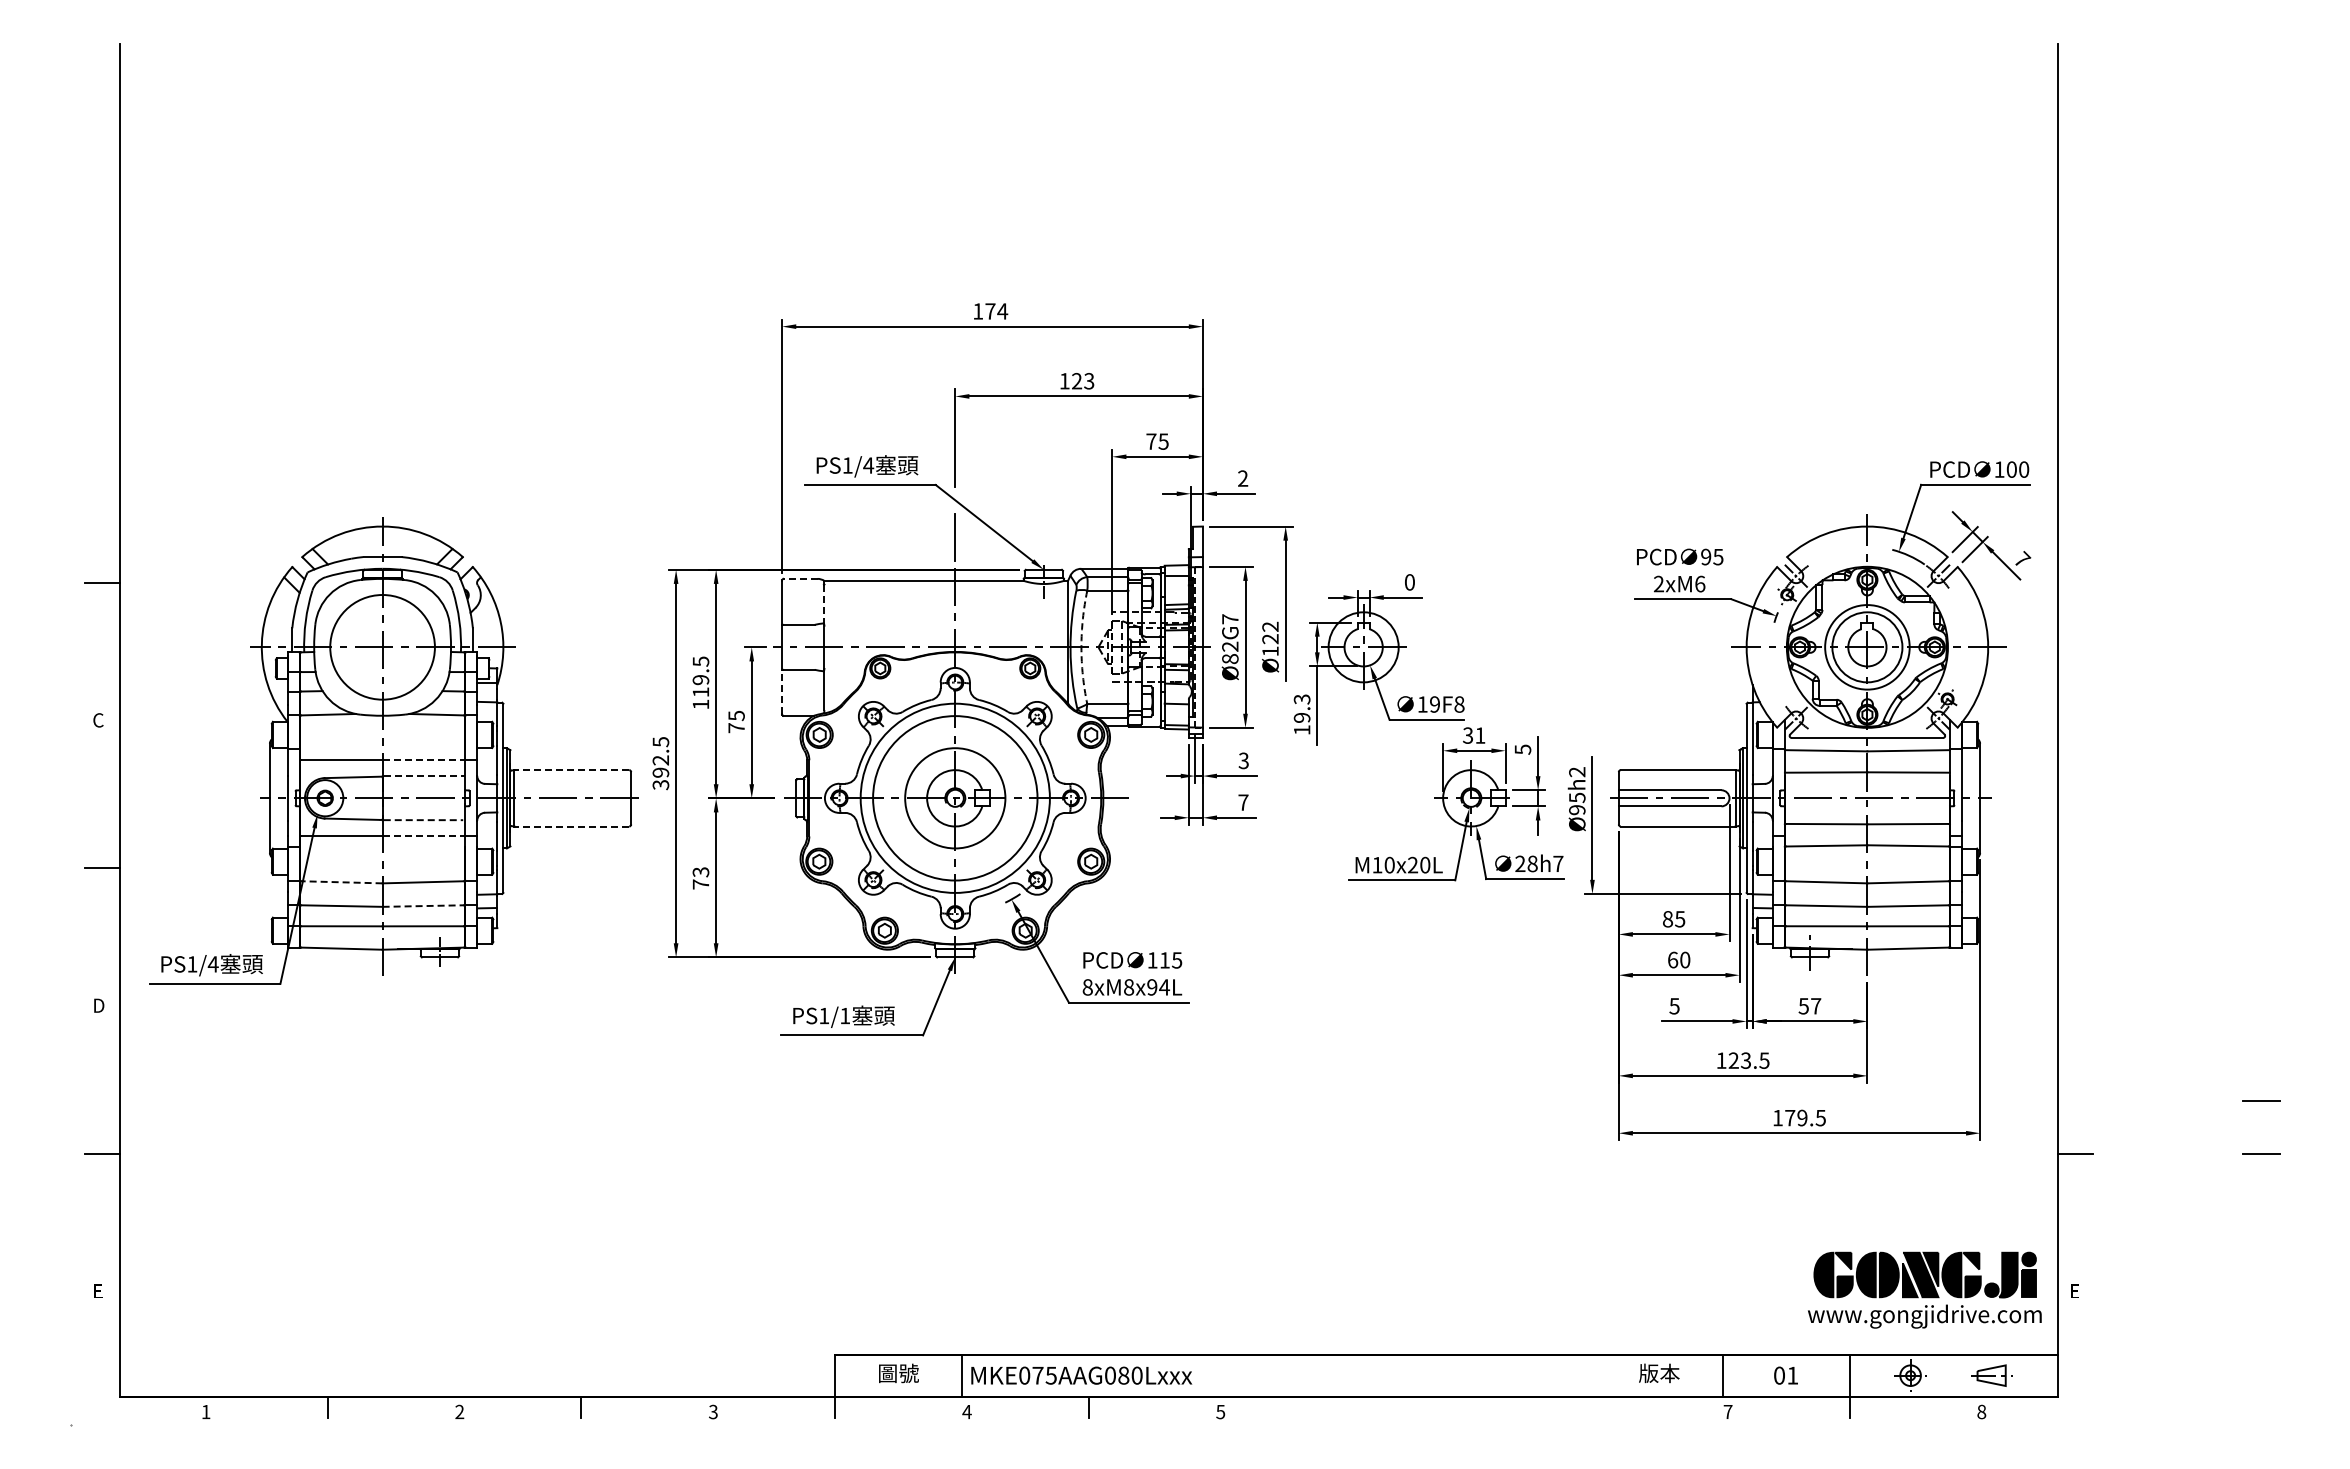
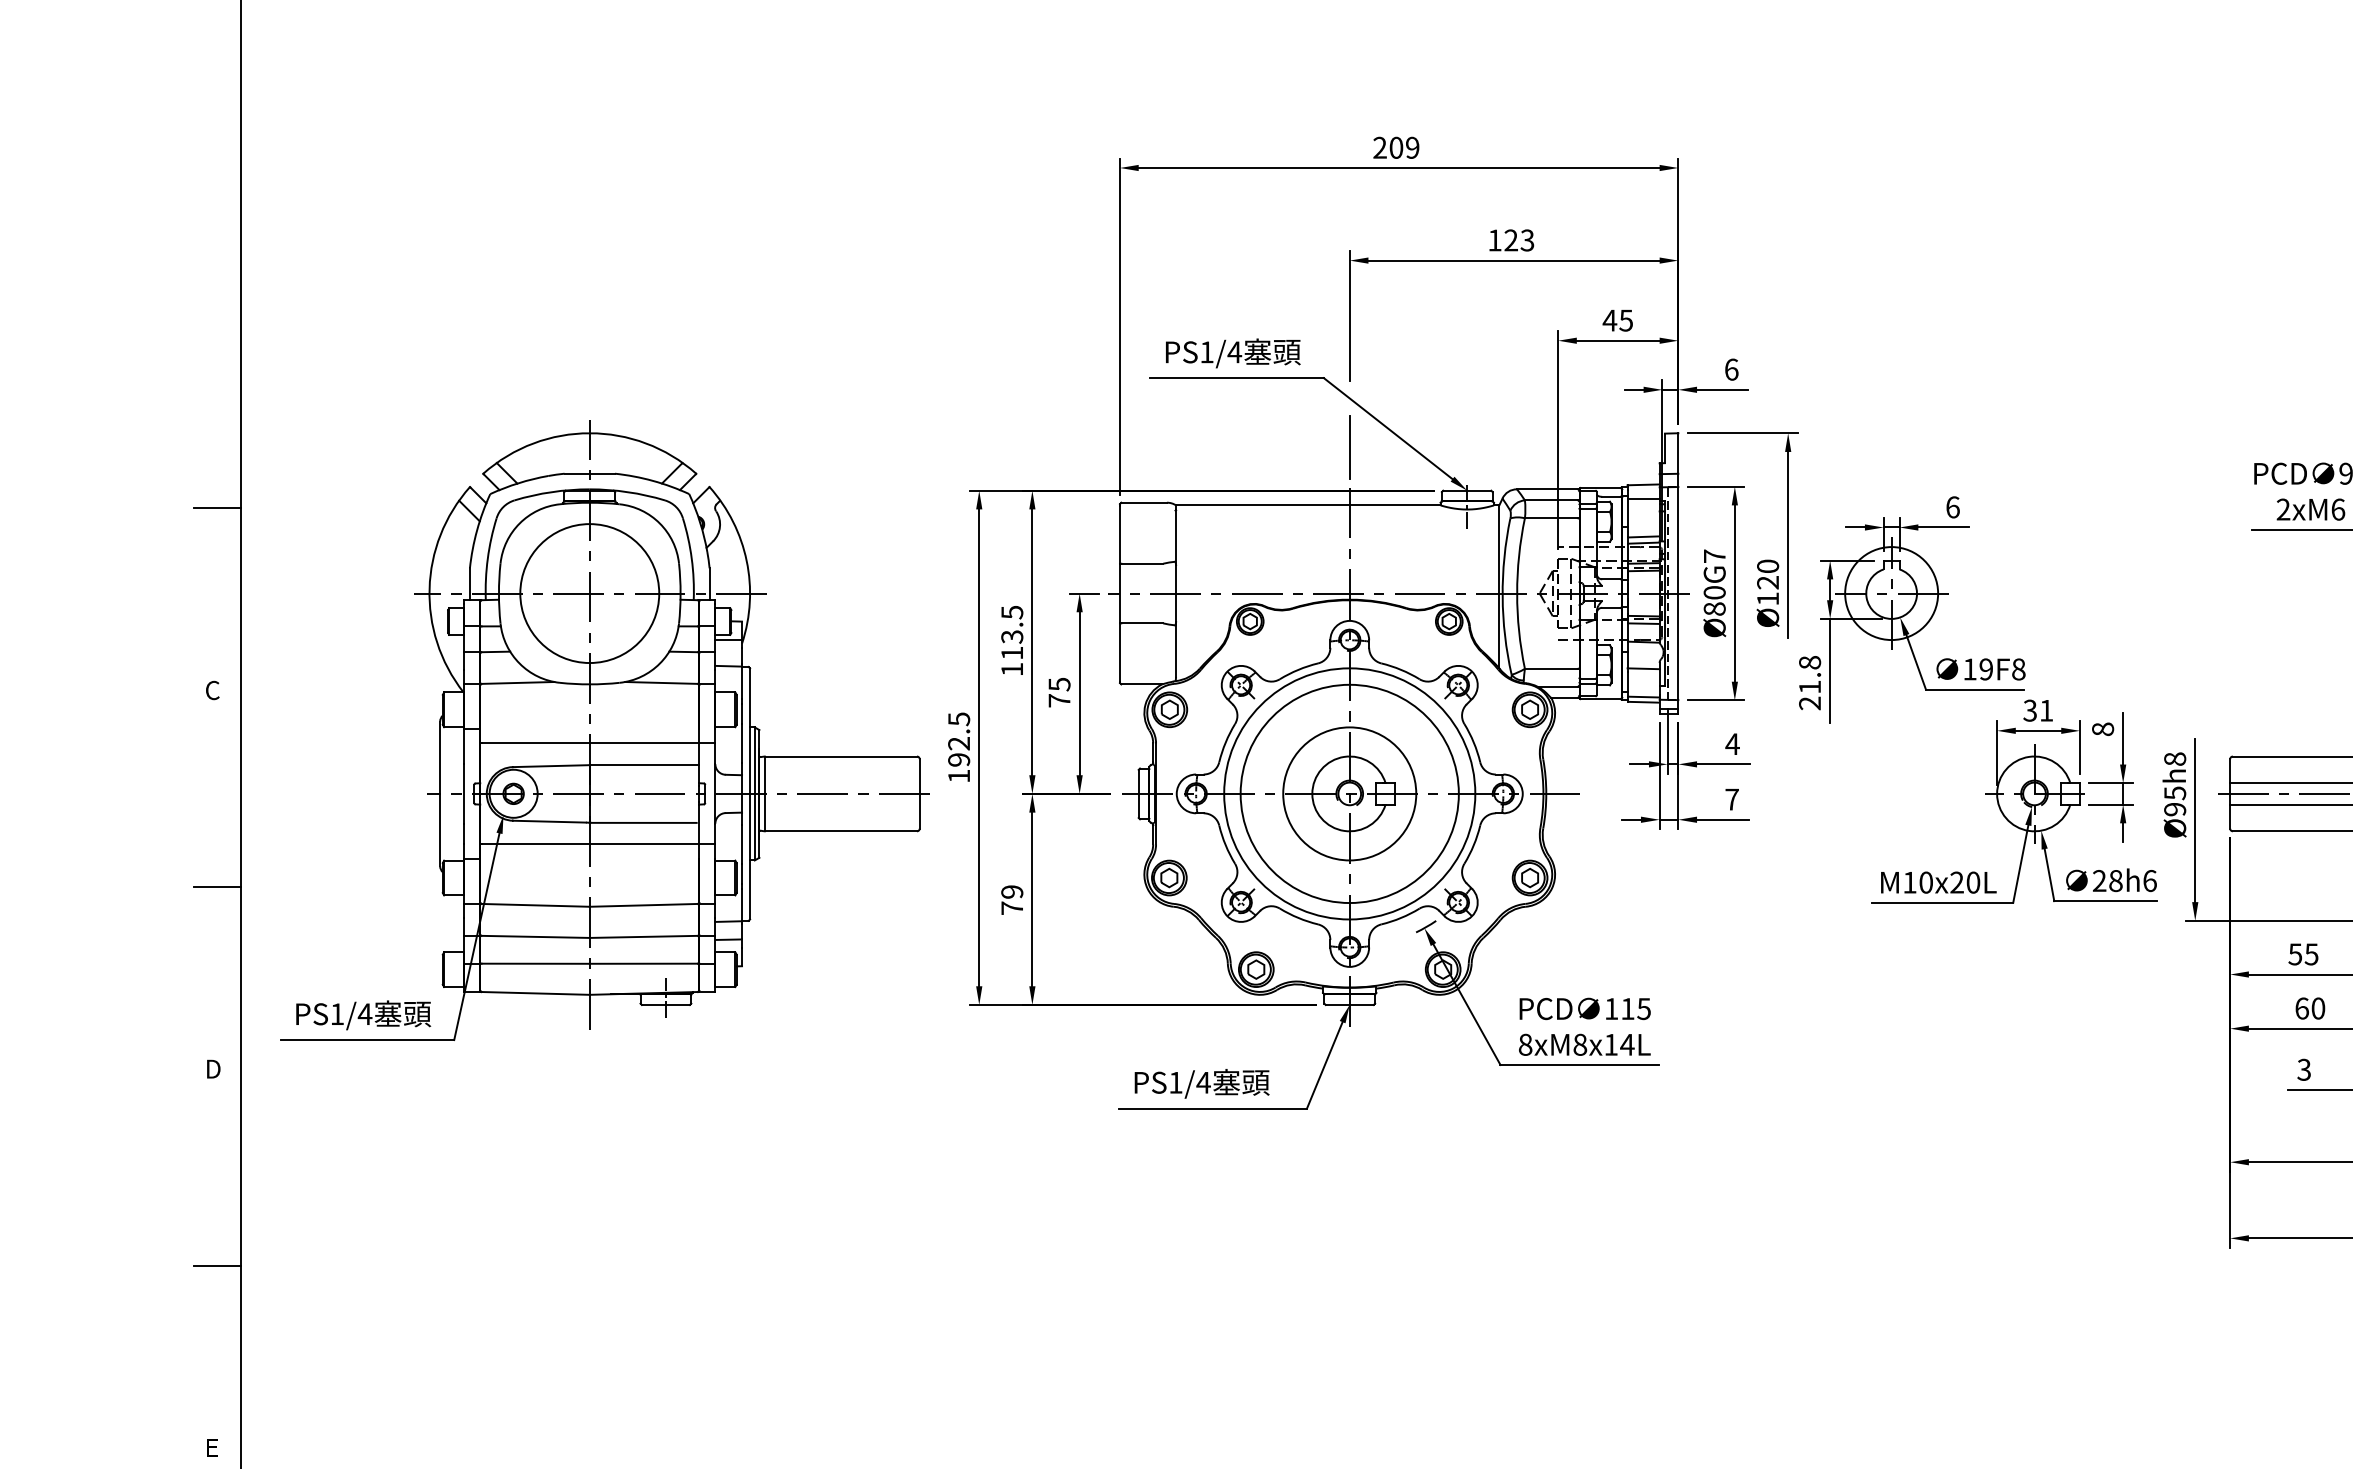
text: (990, 311) -> (1396, 147), 174 -> 209
text: (1150, 441) -> (1608, 320), 75 -> 45
text: (1243, 478) -> (1732, 369), 2 -> 6
line: (799, 578) -> (1143, 502), dashed -> solid
text: (1410, 582) -> (1953, 507), 0 -> 6
line: (824, 605) -> (1176, 538), dashed -> solid
text: (1270, 626) -> (1768, 565), Ø122 -> Ø120
text: (1230, 646) -> (1714, 592), Ø82G7 -> Ø80G7
arc: (1081, 647) -> (1517, 593), dashed -> solid
text: (701, 680) -> (1012, 637), 119.5 -> 113.5
line: (782, 691) -> (1120, 652), dashed -> solid
text: (1301, 714) -> (1809, 682), 19.3 -> 21.8
text: (1522, 749) -> (2102, 729), 5 -> 8
line: (423, 760) -> (644, 743), dashed -> solid
text: (1243, 760) -> (1732, 743), 3 -> 4
line: (571, 770) -> (840, 756), dashed -> solid
text: (1577, 772) -> (2175, 759), Ø95h2 -> Ø95h8
line: (424, 776) -> (645, 764), dashed -> solid
text: (660, 785) -> (958, 776), 392.5 -> 192.5
line: (423, 820) -> (644, 823), dashed -> solid
line: (571, 826) -> (840, 831), dashed -> solid
line: (423, 836) -> (644, 844), dashed -> solid
text: (1558, 863) -> (2150, 880), 28h7 -> 28h6
text: (701, 872) -> (1012, 892), 73 -> 79
line: (341, 882) -> (535, 905), dashed -> solid
line: (423, 906) -> (644, 937), dashed -> solid
text: (1667, 919) -> (2294, 954), 85 -> 55
text: (1152, 987) -> (1611, 1044), 8xM8x94L -> 8xM8x14L
text: (1674, 1006) -> (2304, 1070), 5 -> 3
text: (844, 1016) -> (1202, 1083), PS1/1 -> PS1/4

